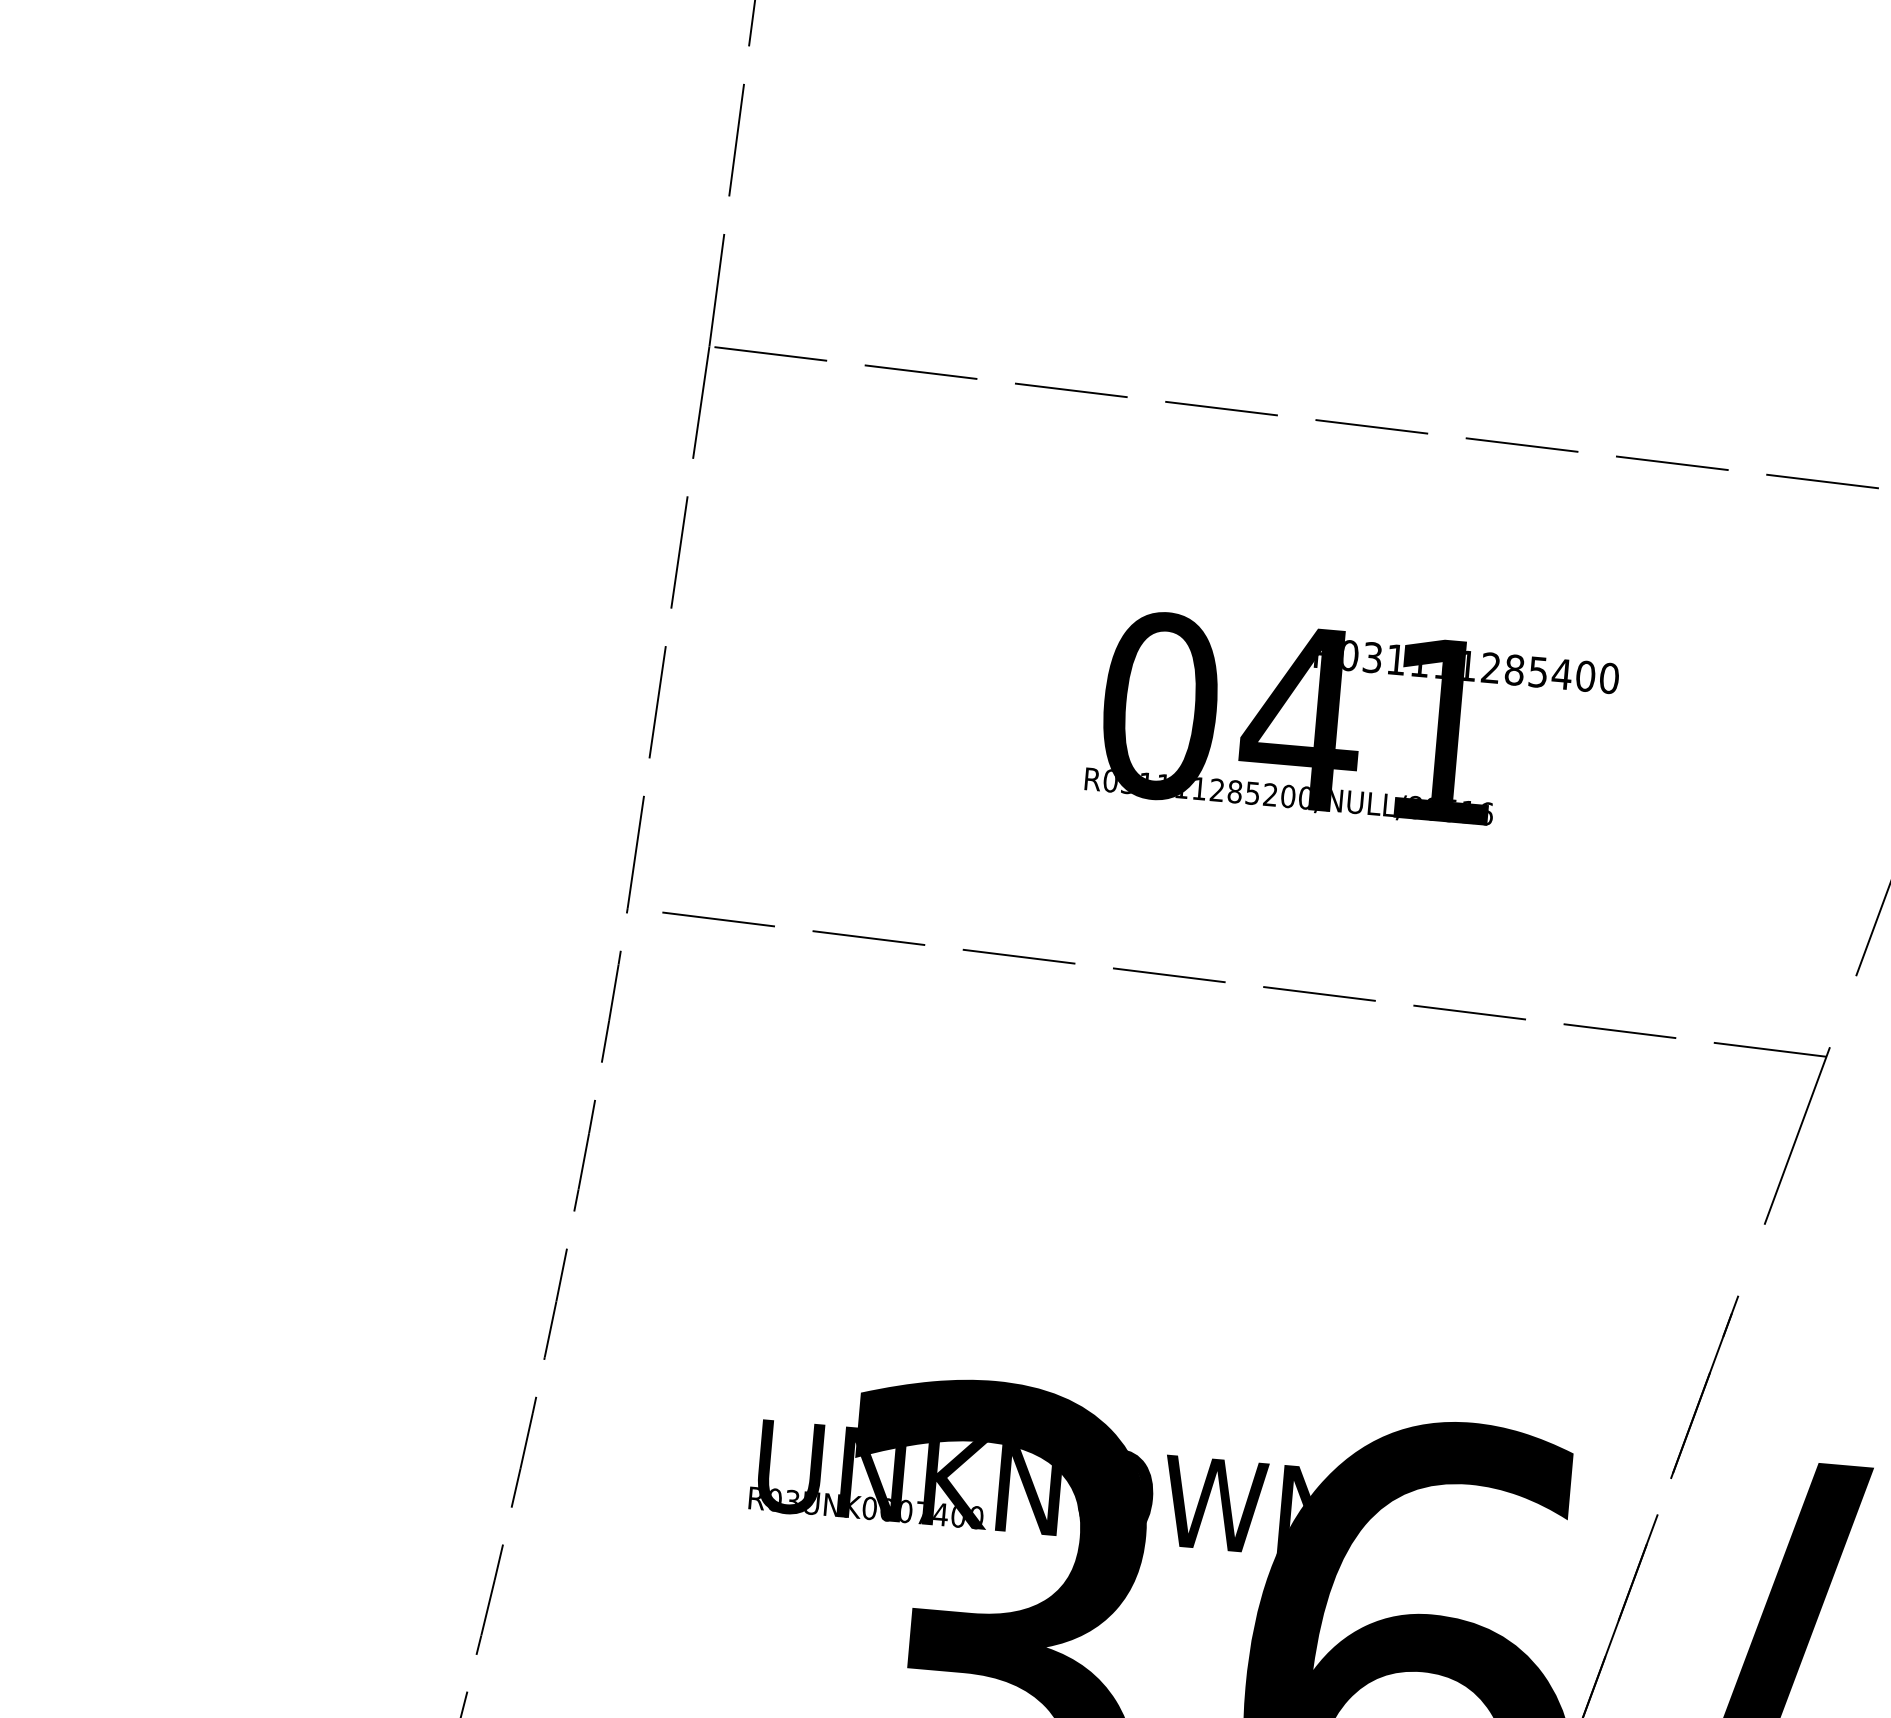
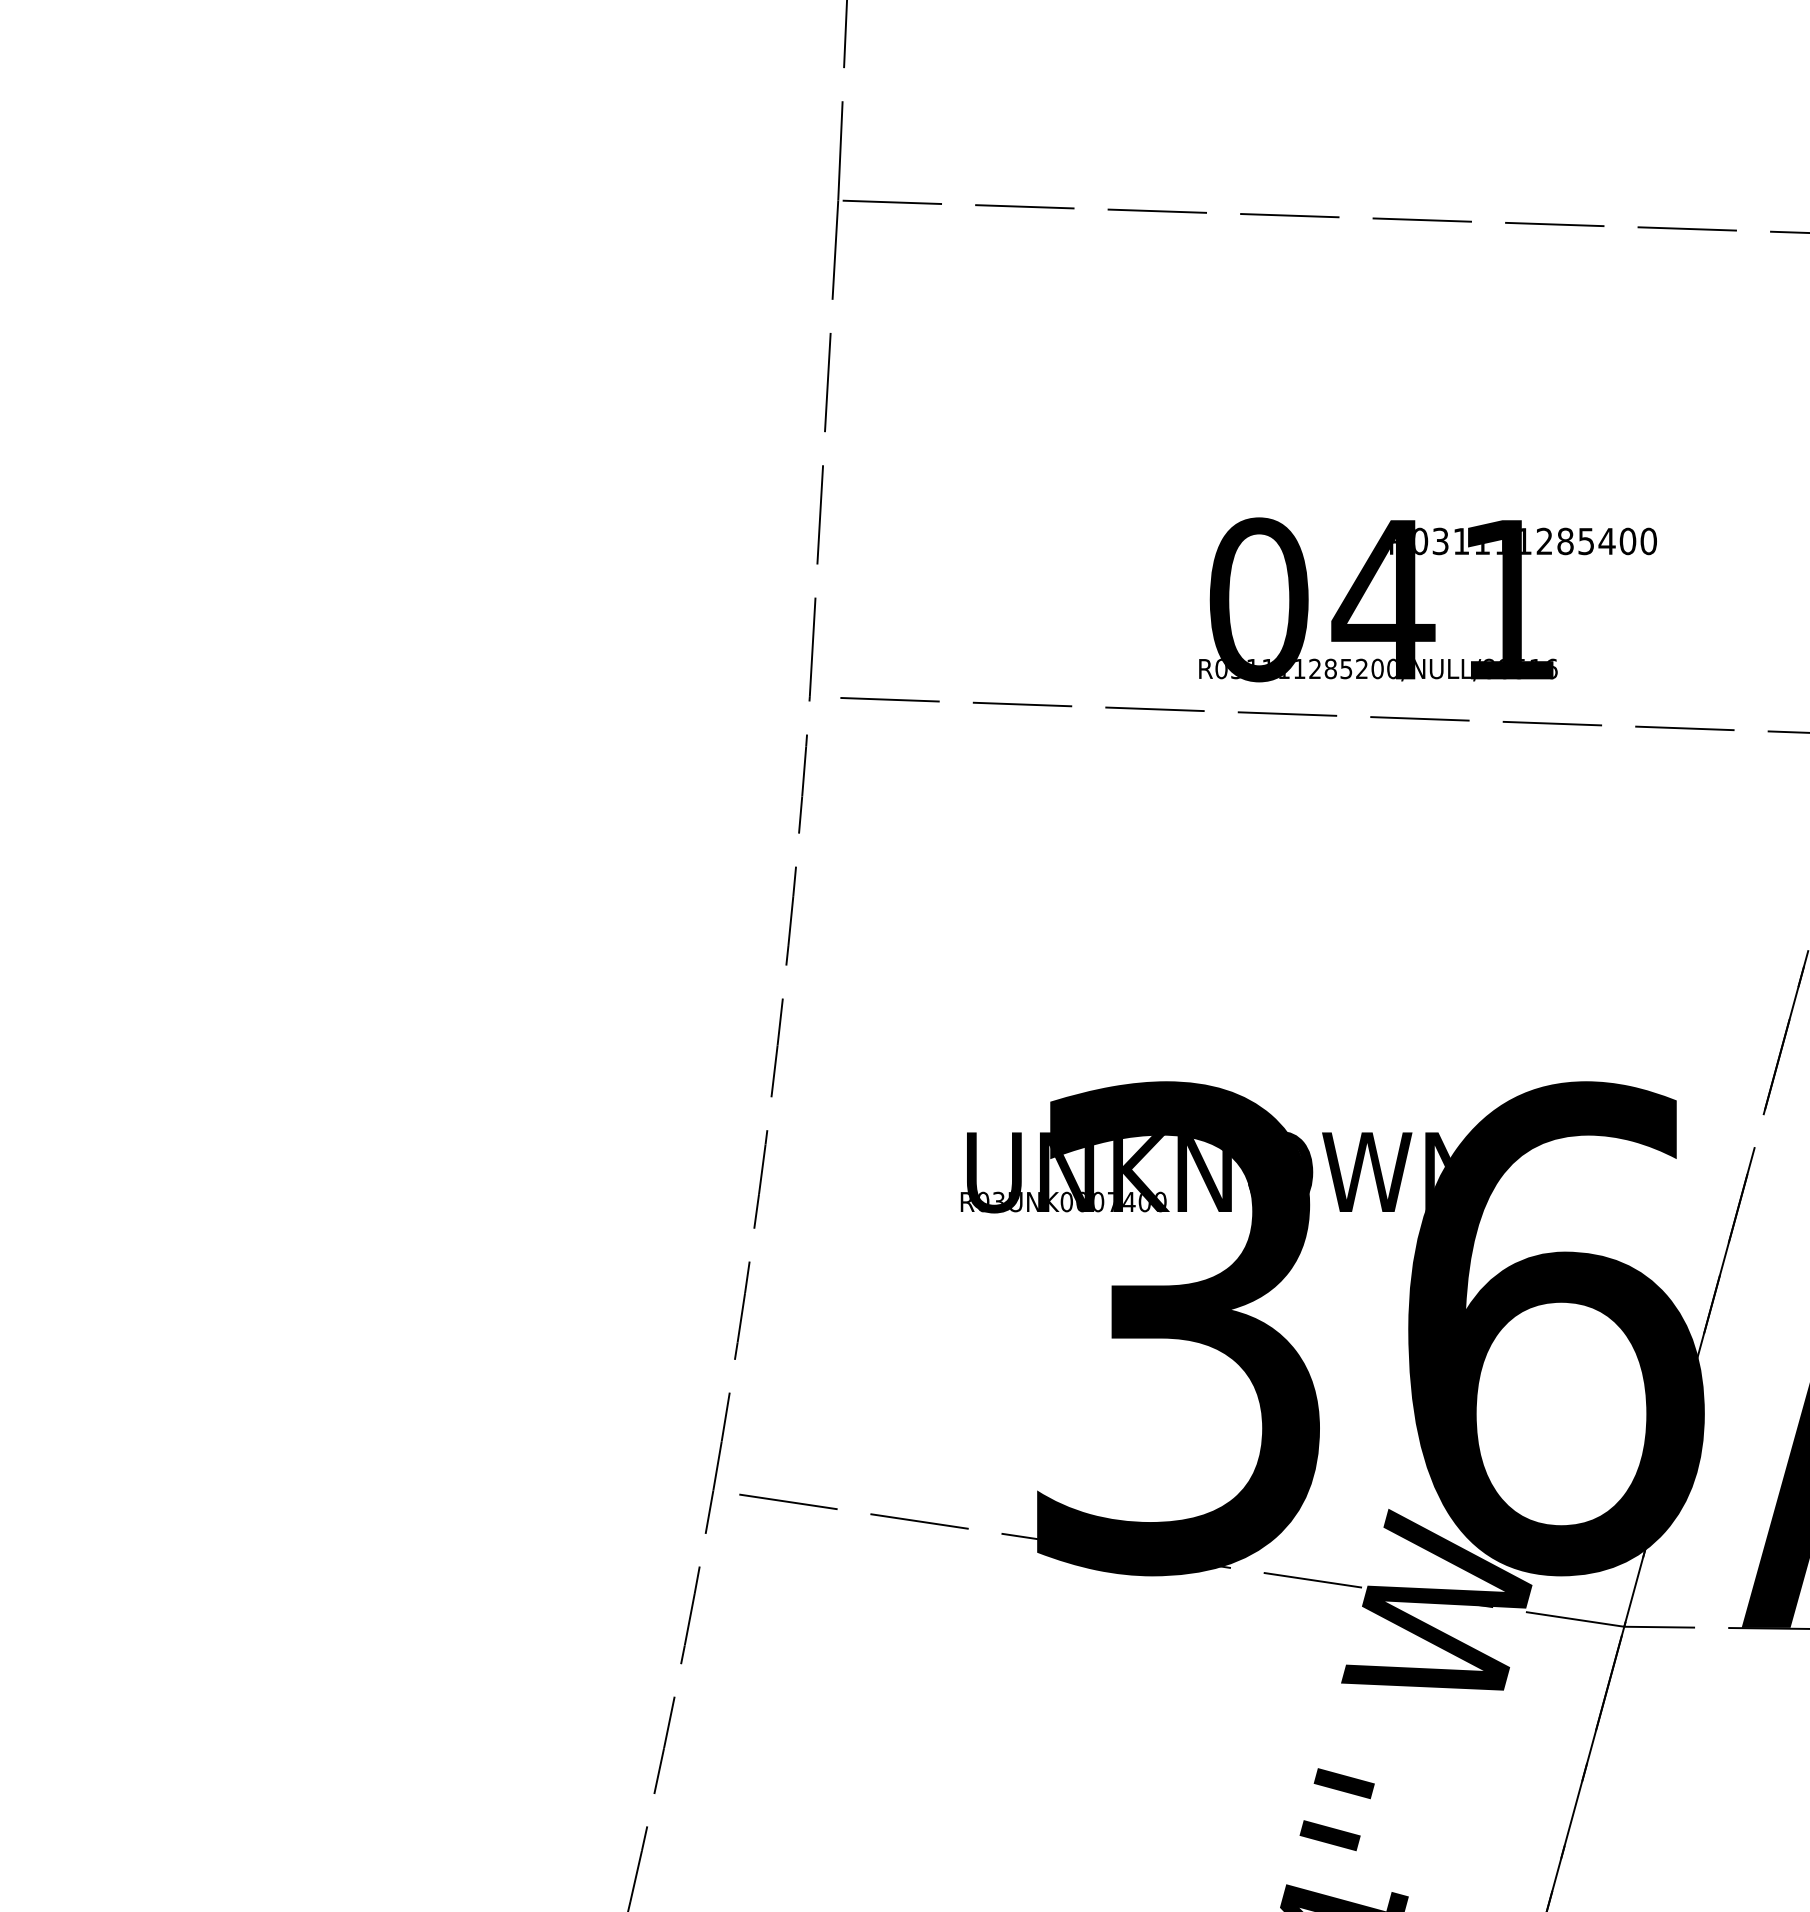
text: (1351, 722) -> (1427, 599), moved

